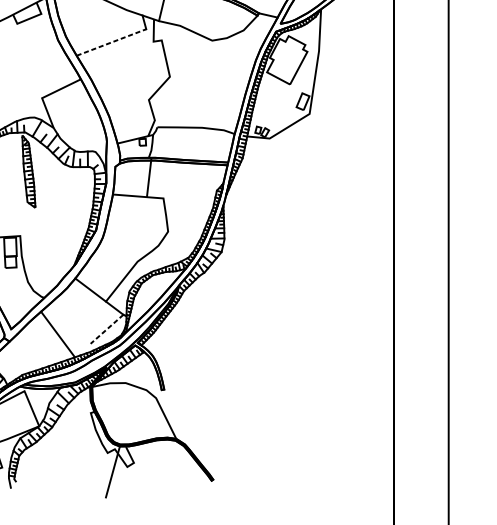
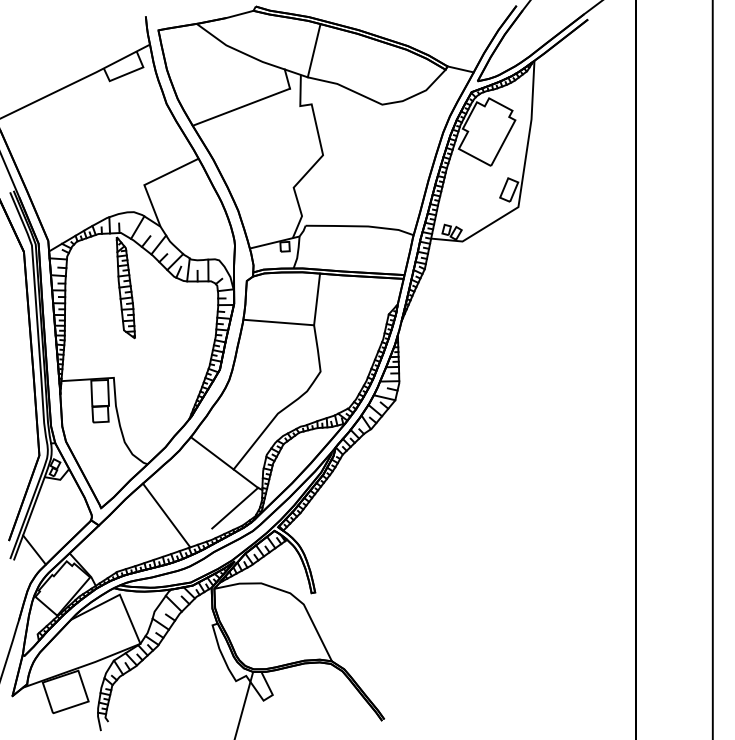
line: (111, 42) -> (241, 107), dashed -> solid
line: (149, 177) -> (317, 299), moved
line: (107, 329) -> (235, 508), dashed -> solid

